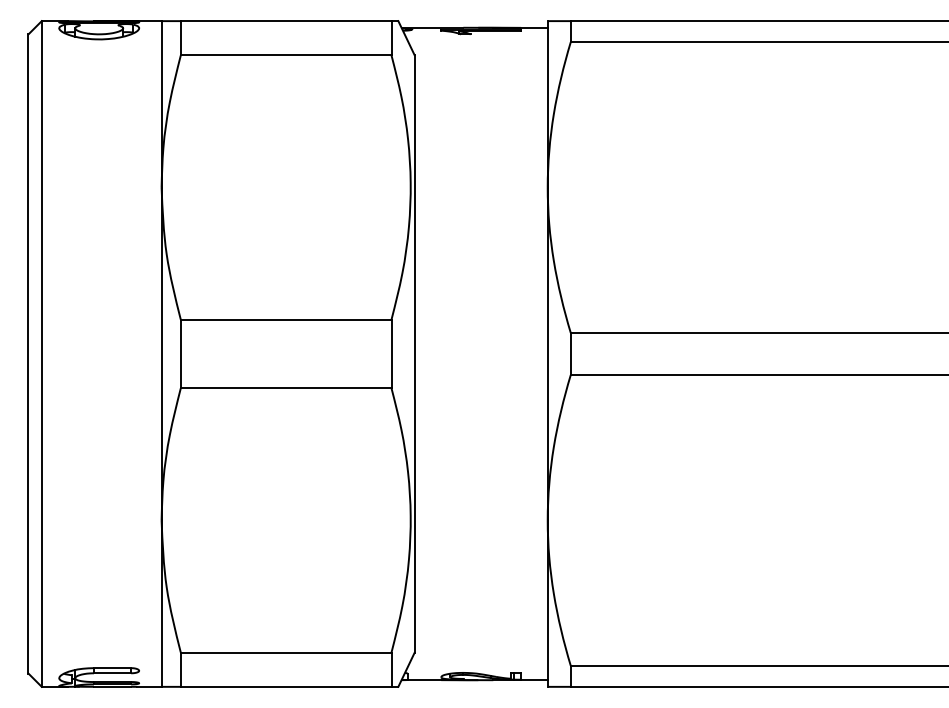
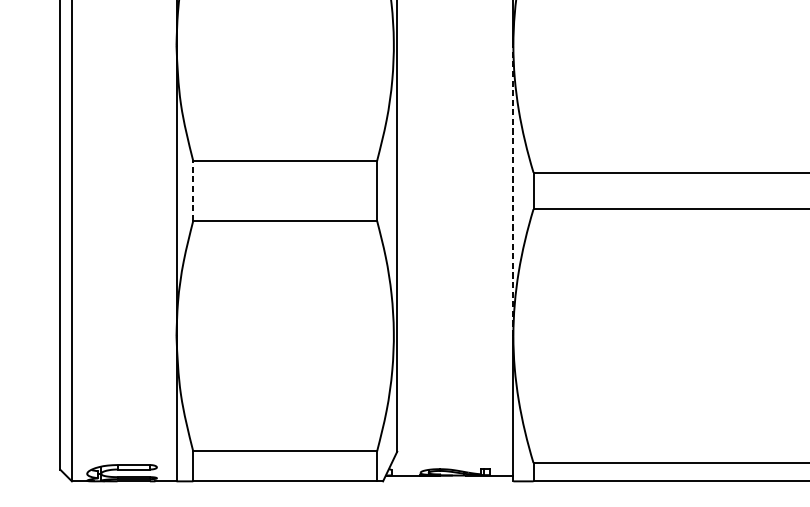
line: (180, 353) -> (192, 190), solid -> dashed
line: (547, 353) -> (513, 190), solid -> dashed

